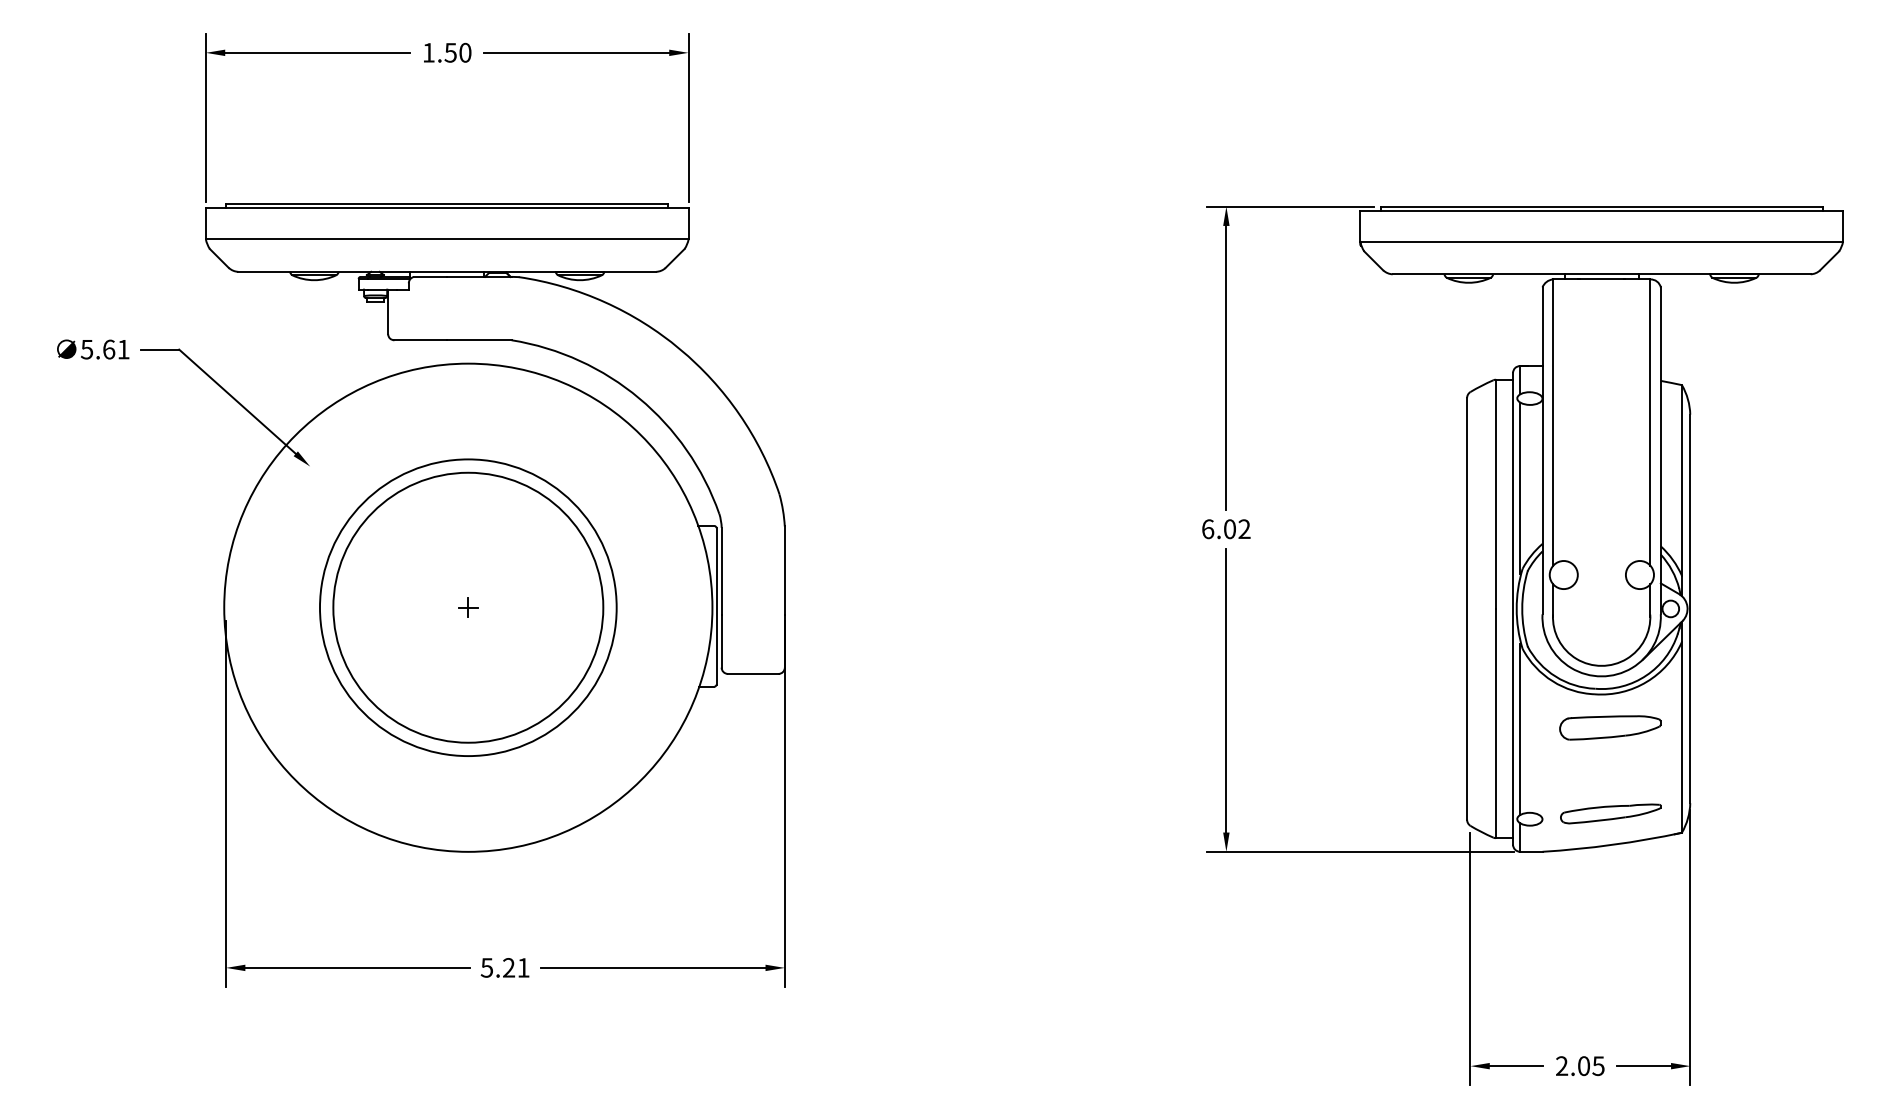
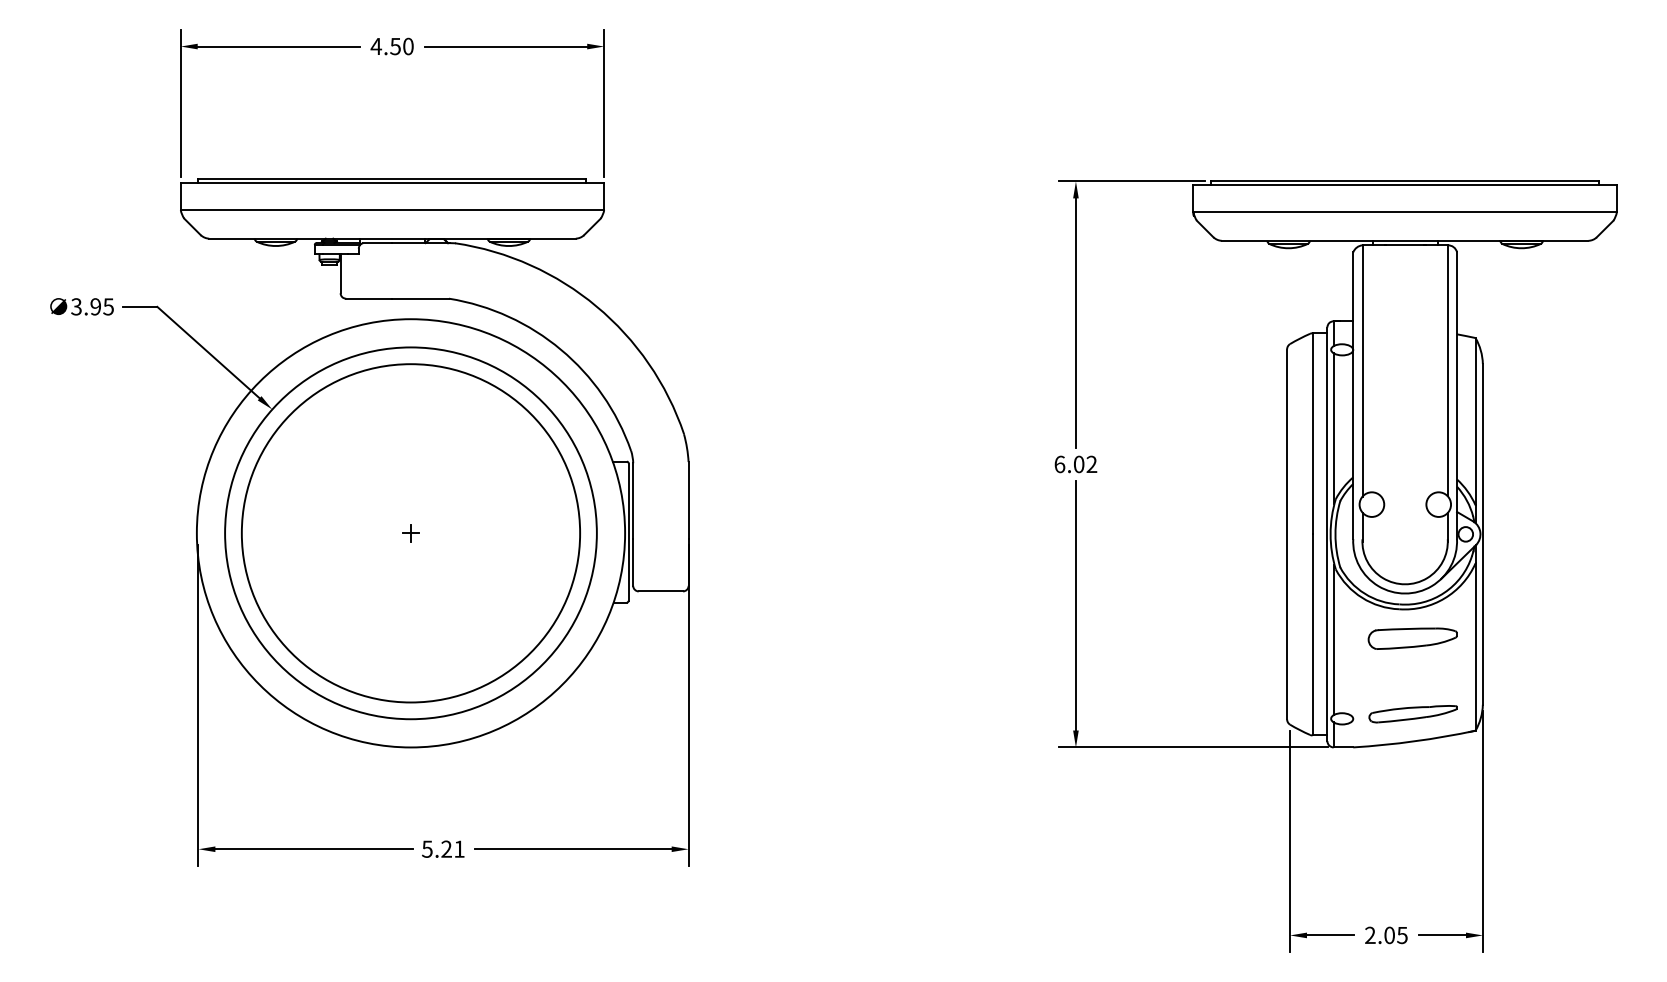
text: (428, 52) -> (376, 46), 1.50 -> 4.50
text: (105, 349) -> (92, 306), 5.61 -> 3.95
circle: (468, 607) -> (411, 533), size x1.43
circle: (468, 607) -> (411, 533), size x1.43

